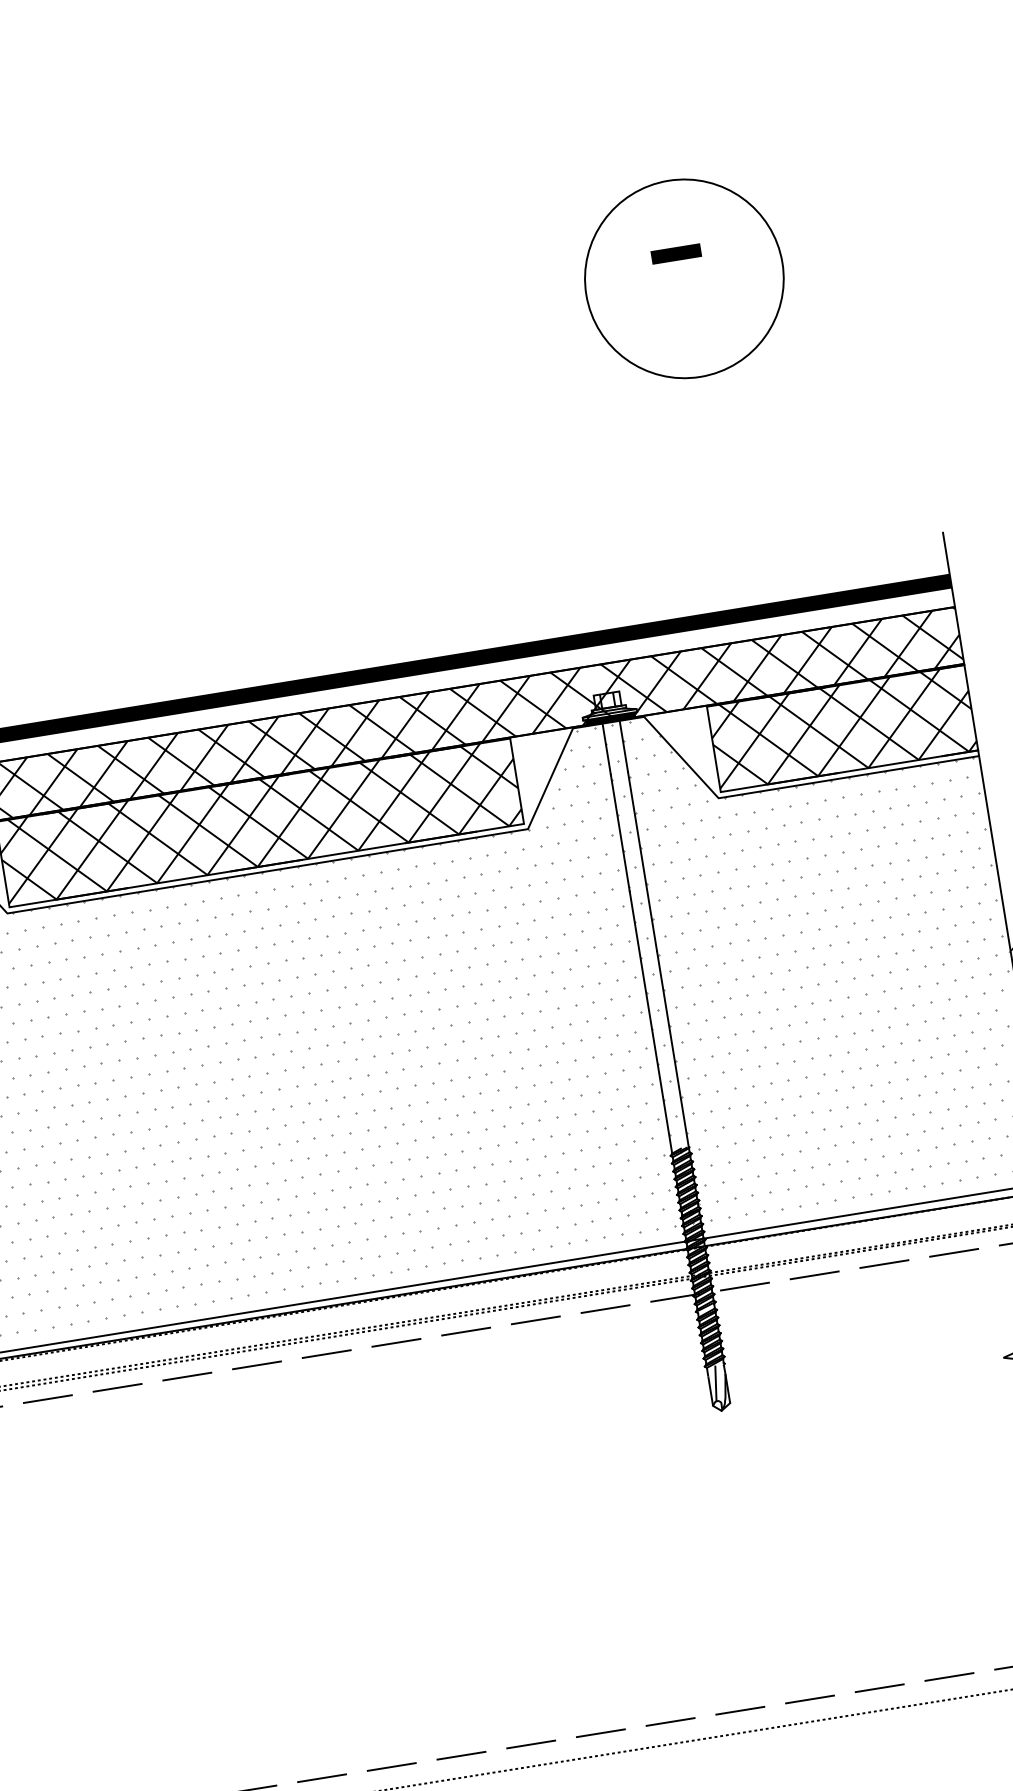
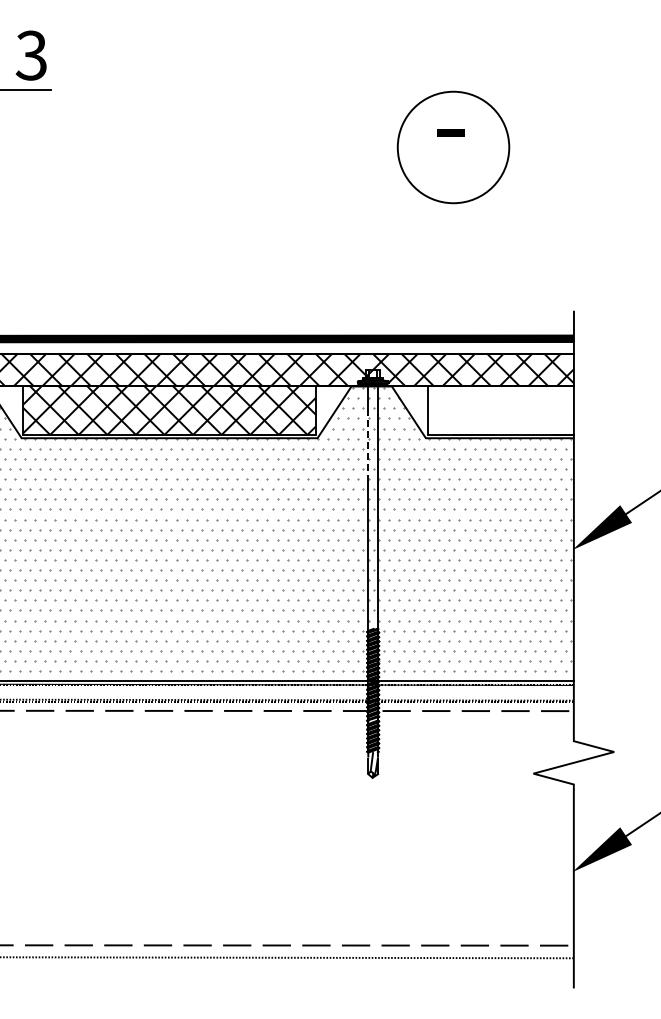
hatch: (841, 728) -> (500, 410), removed
line: (620, 832) -> (368, 448), solid -> dashed

